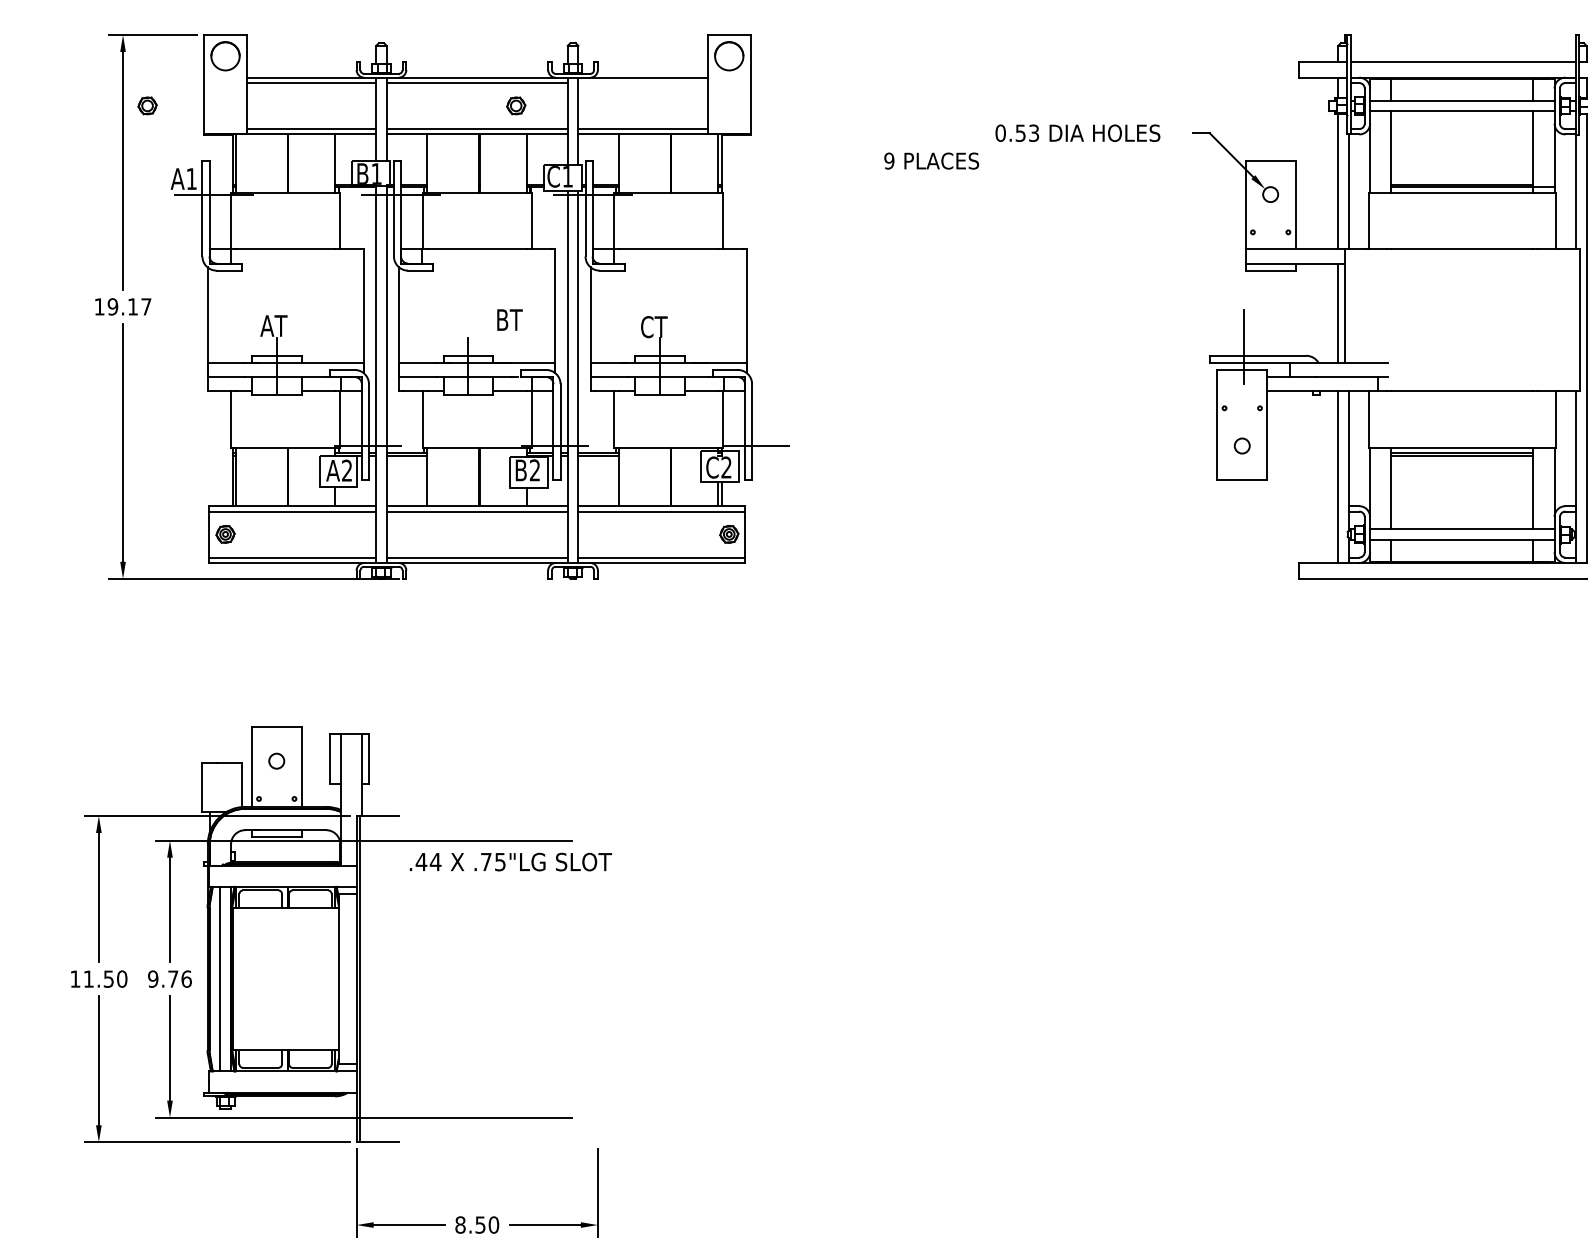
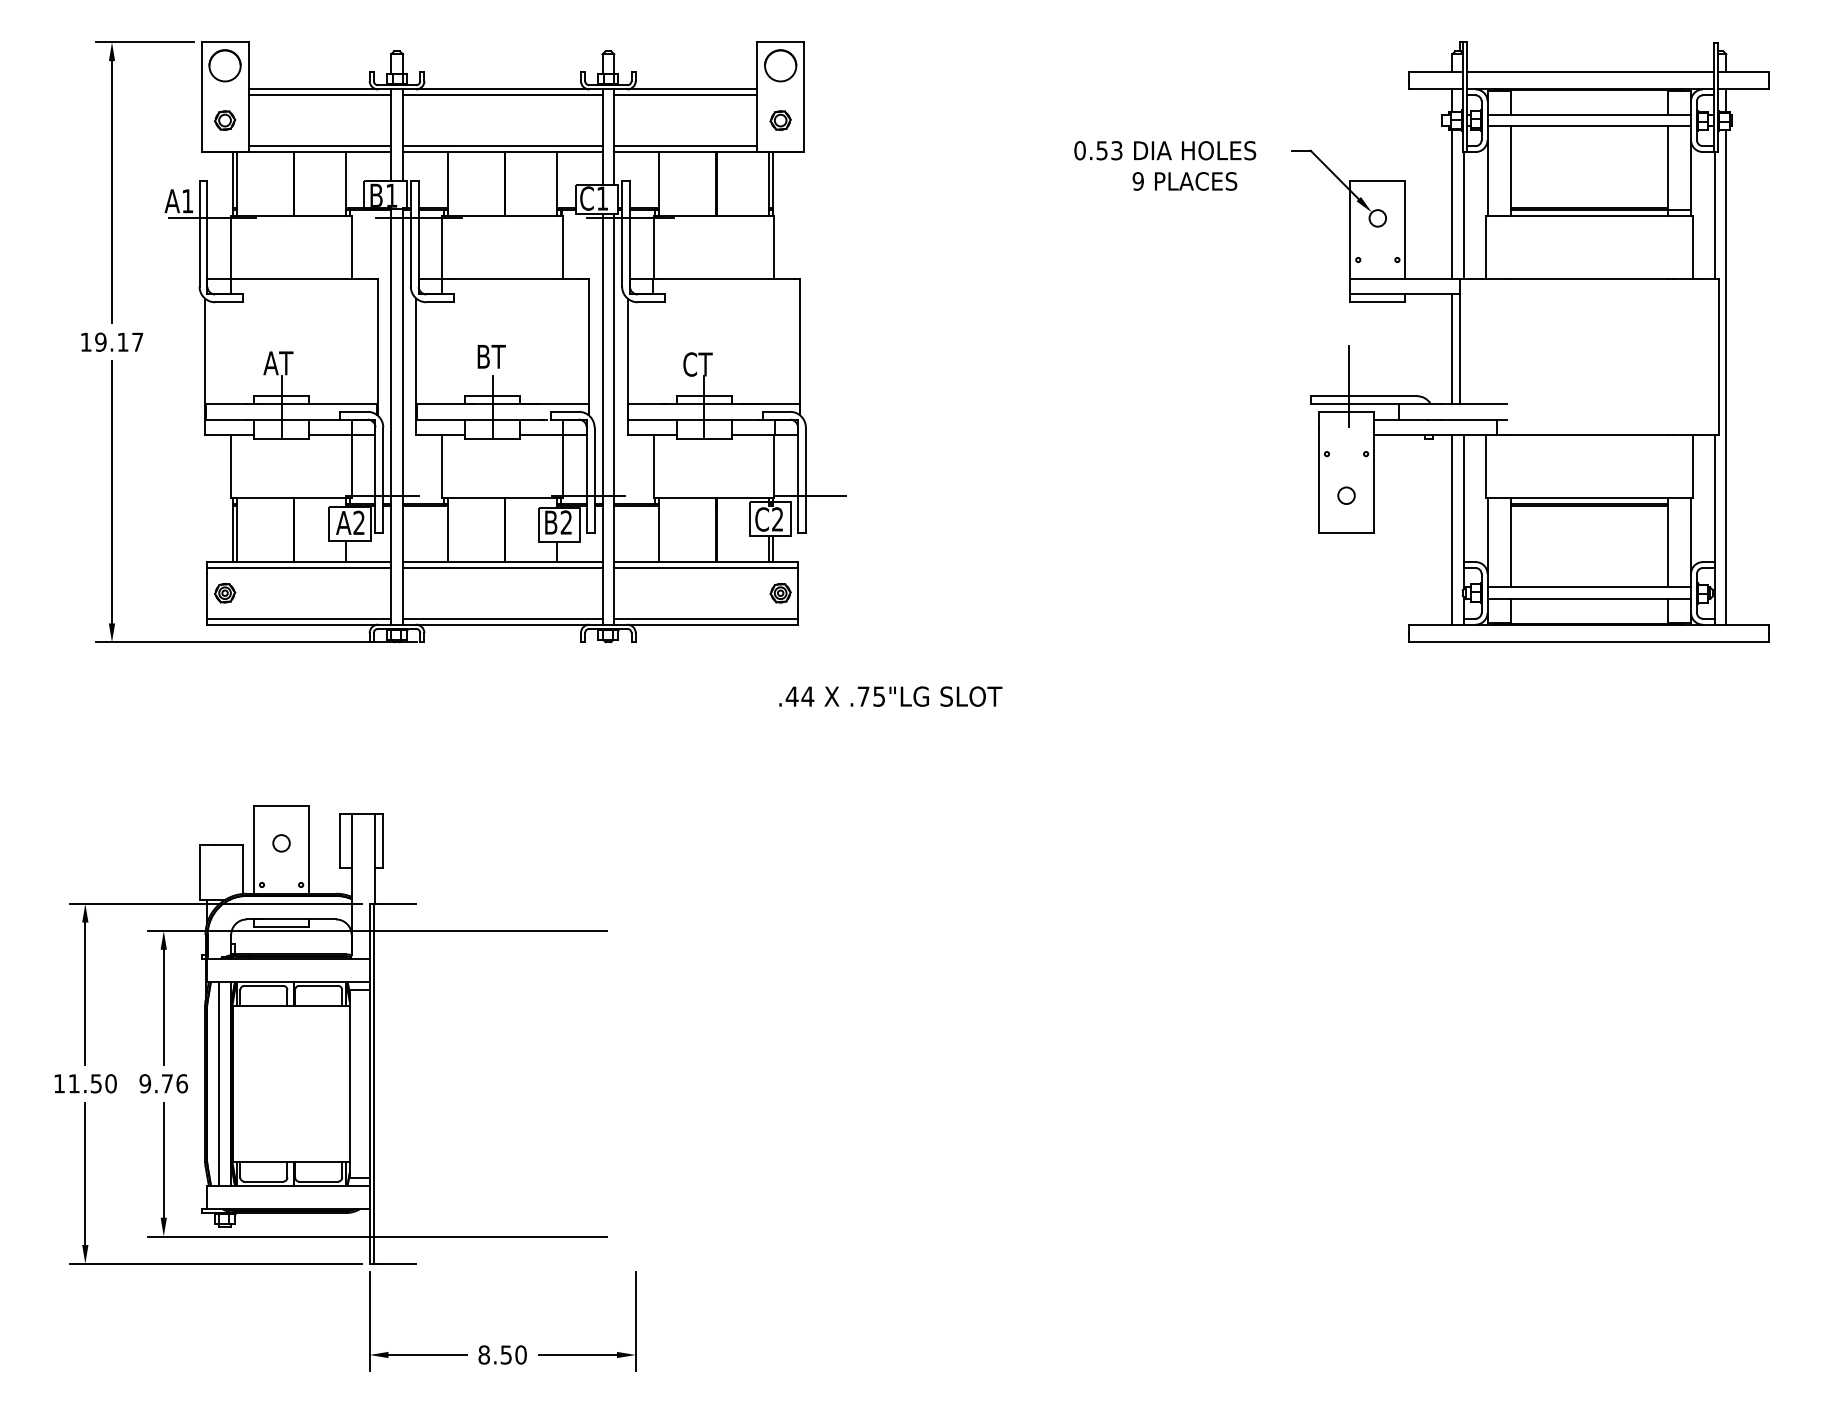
line: (642, 83) -> (685, 95), added
part: (147, 105) -> (225, 120), moved
part: (516, 105) -> (780, 120), moved
text: (931, 161) -> (1184, 181), moved
text: (509, 319) -> (491, 356), moved
text: (510, 861) -> (890, 696), moved

